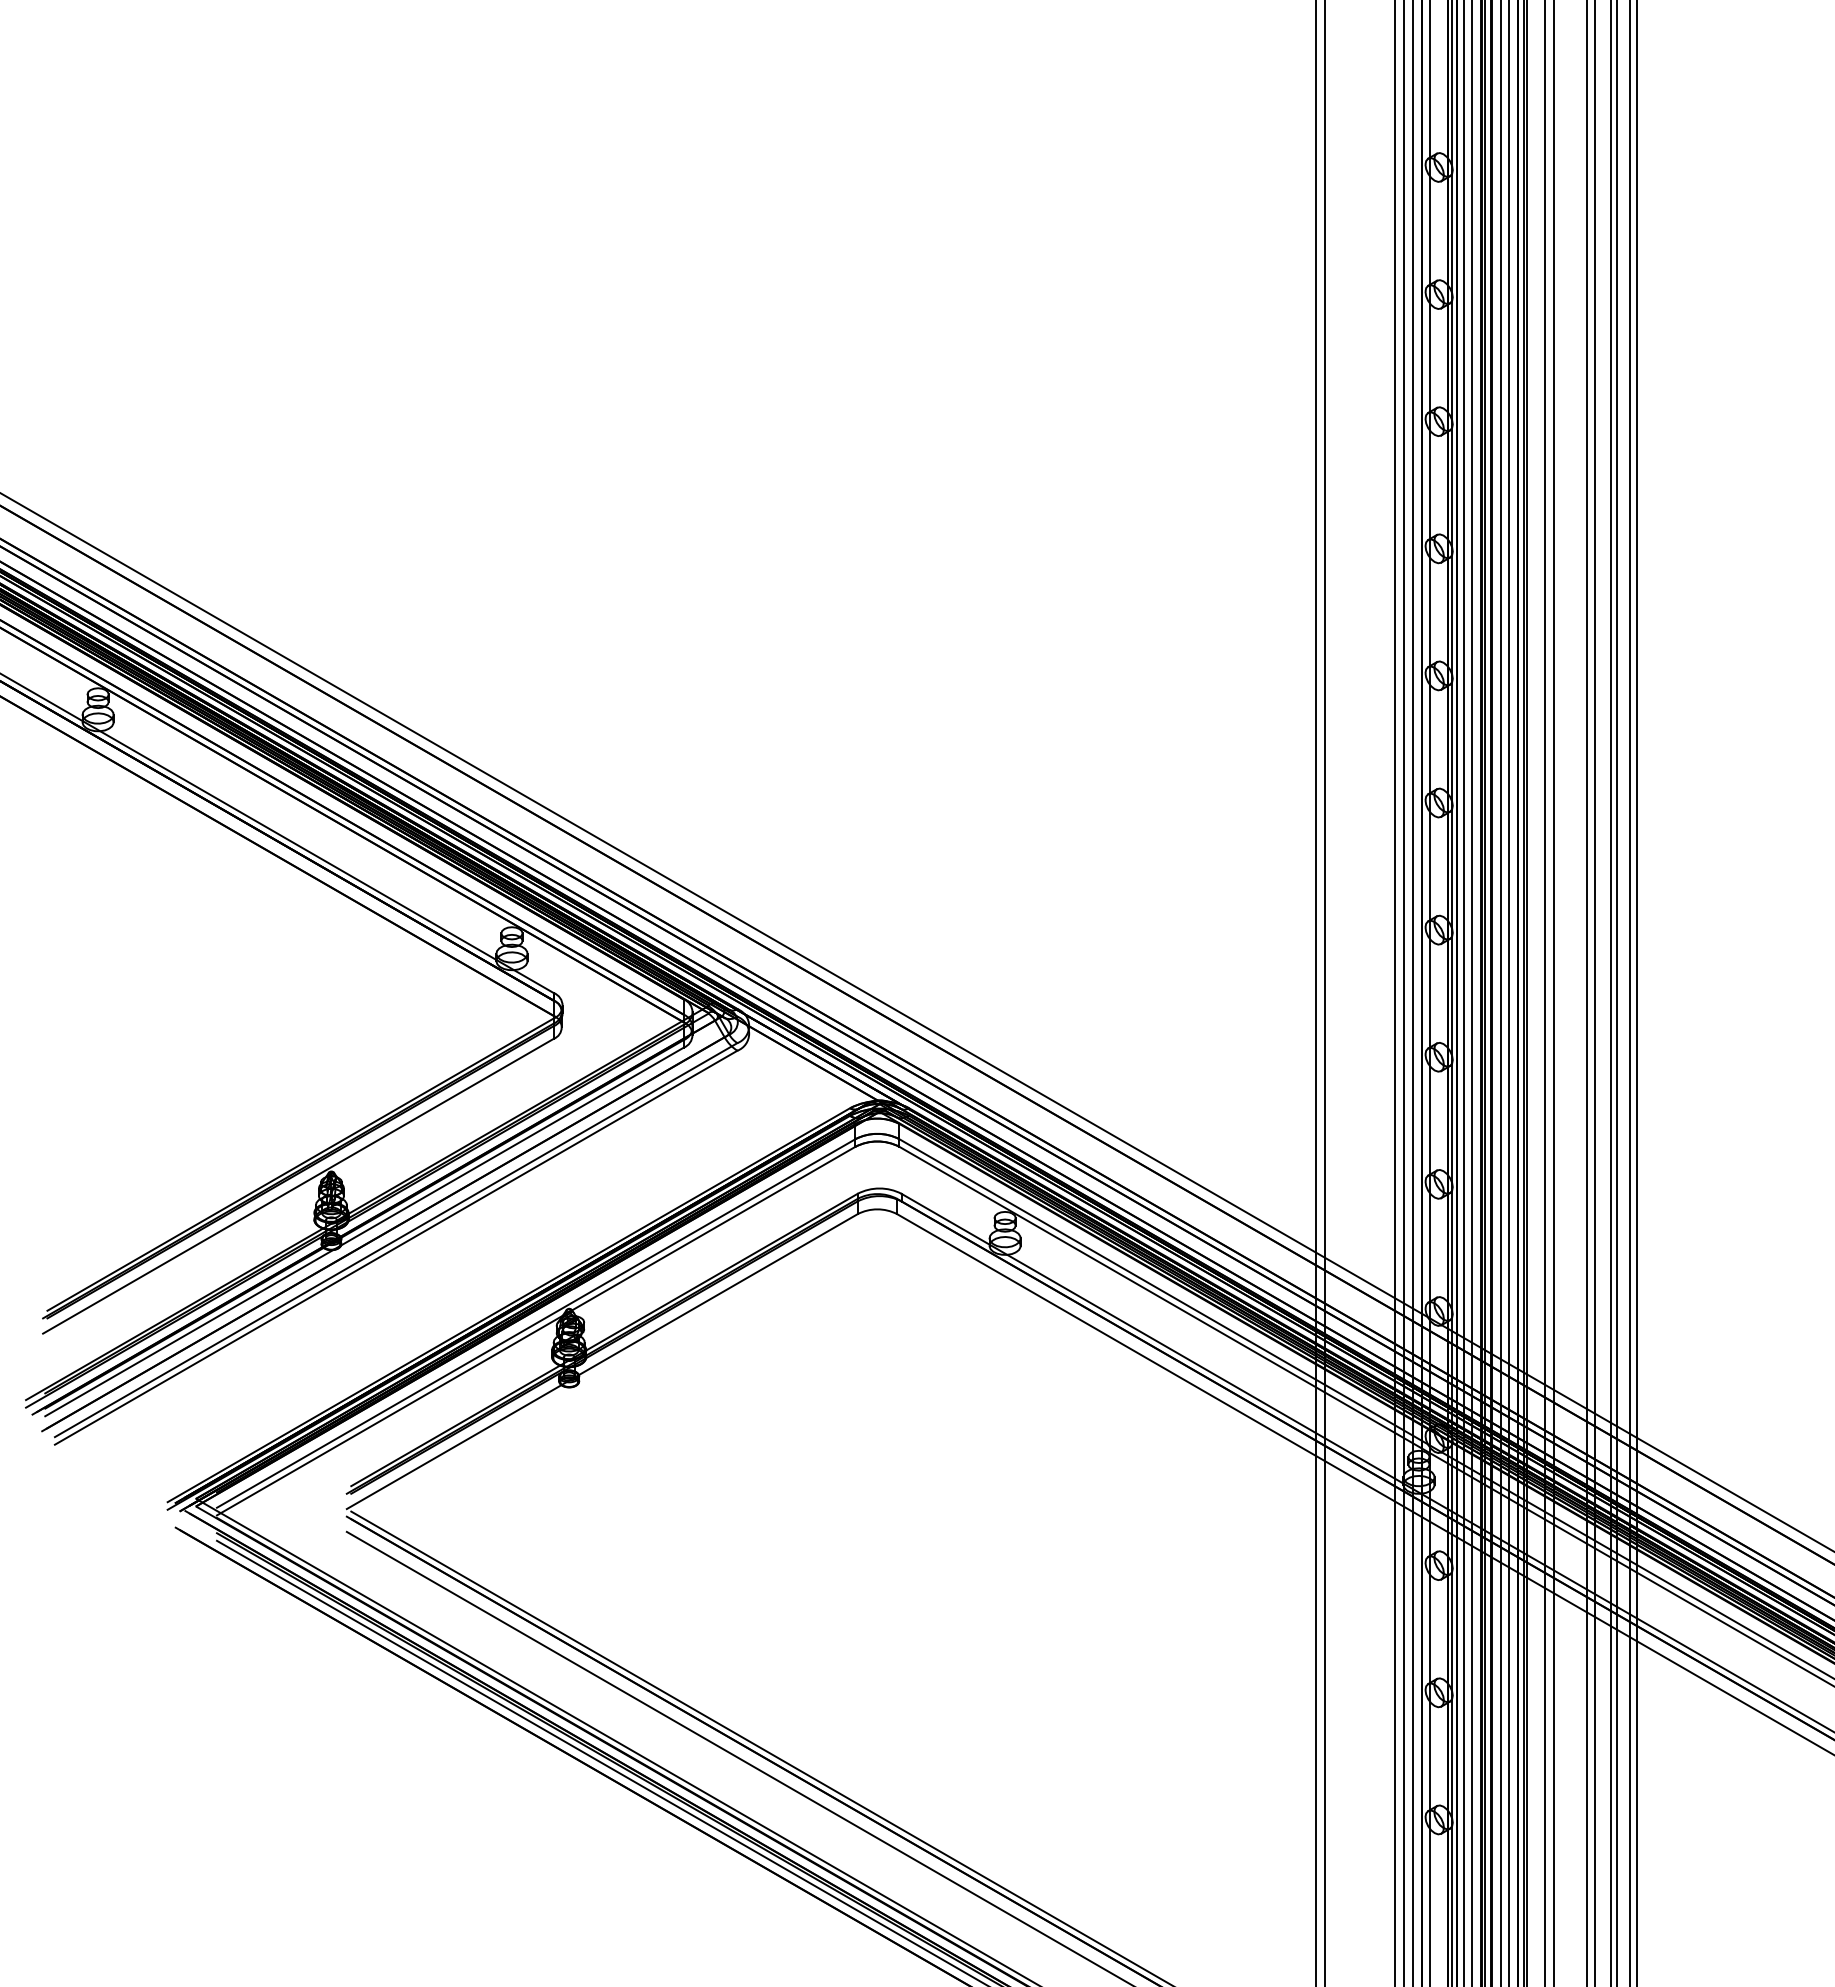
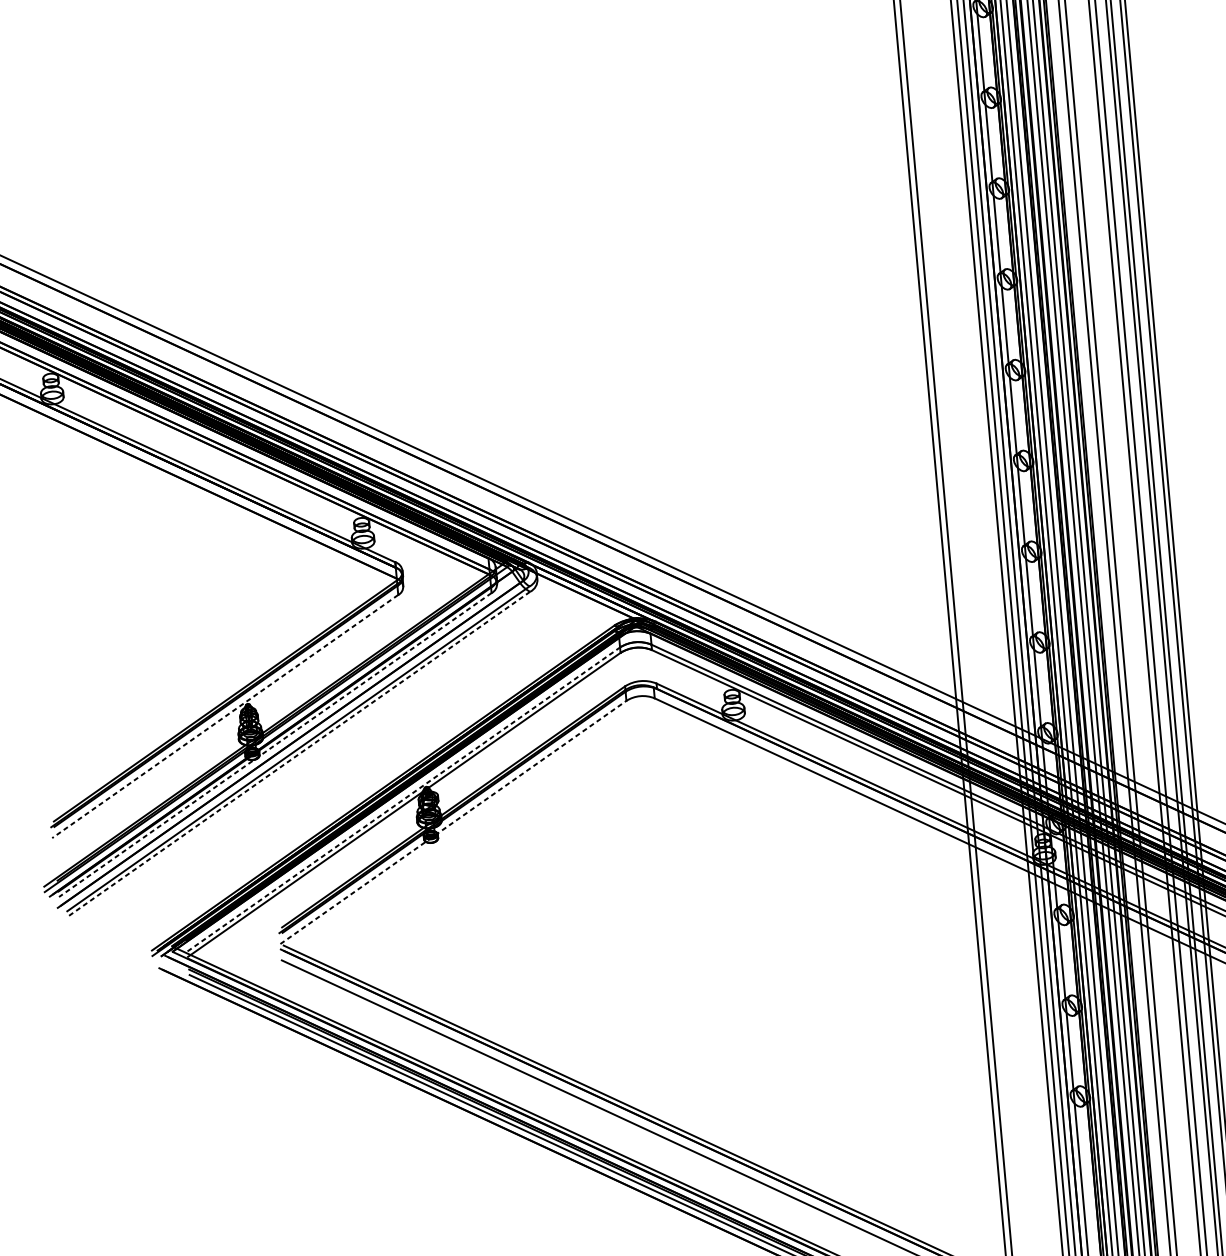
line: (298, 1186) -> (225, 716), solid -> dashed
line: (364, 1231) -> (275, 744), solid -> dashed
line: (395, 1248) -> (298, 754), solid -> dashed
line: (536, 1323) -> (404, 799), solid -> dashed
line: (602, 1361) -> (453, 822), solid -> dashed

